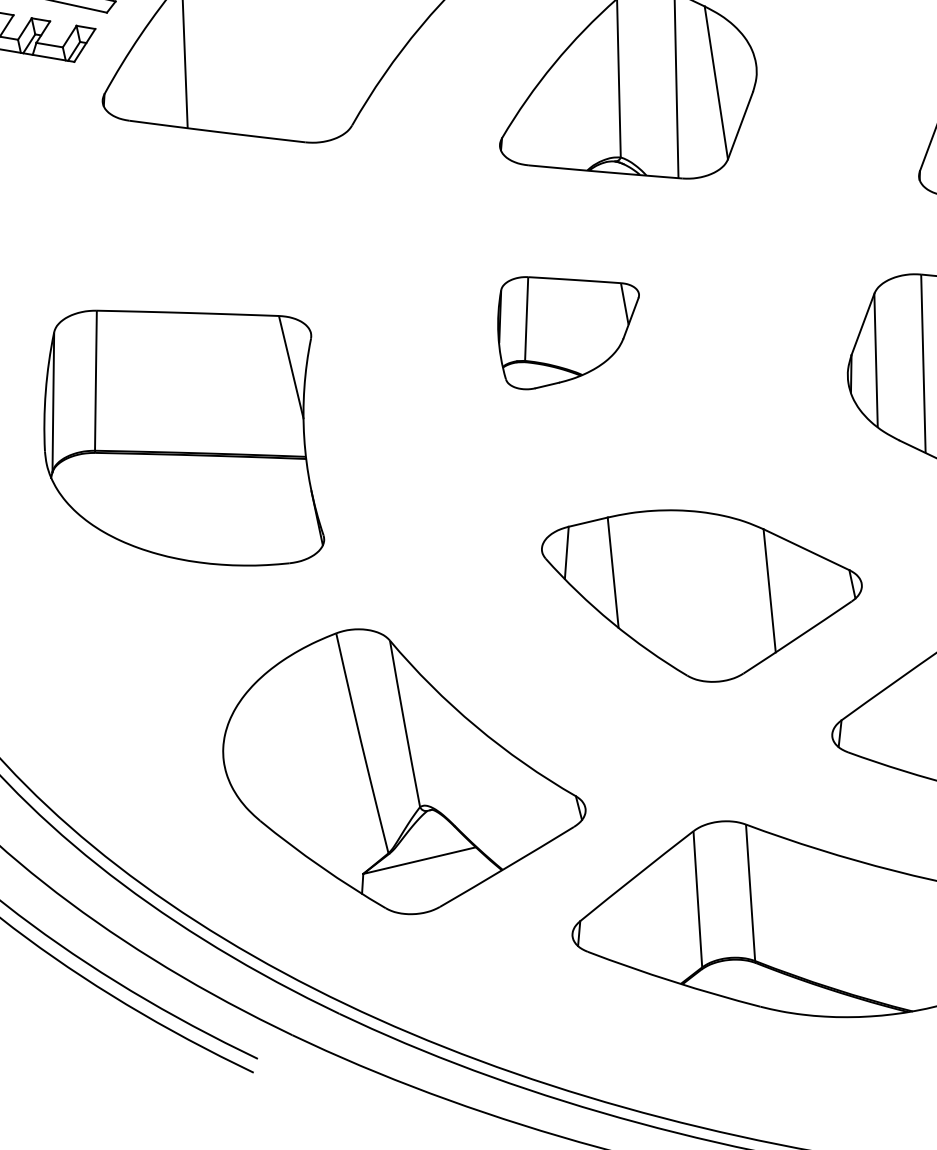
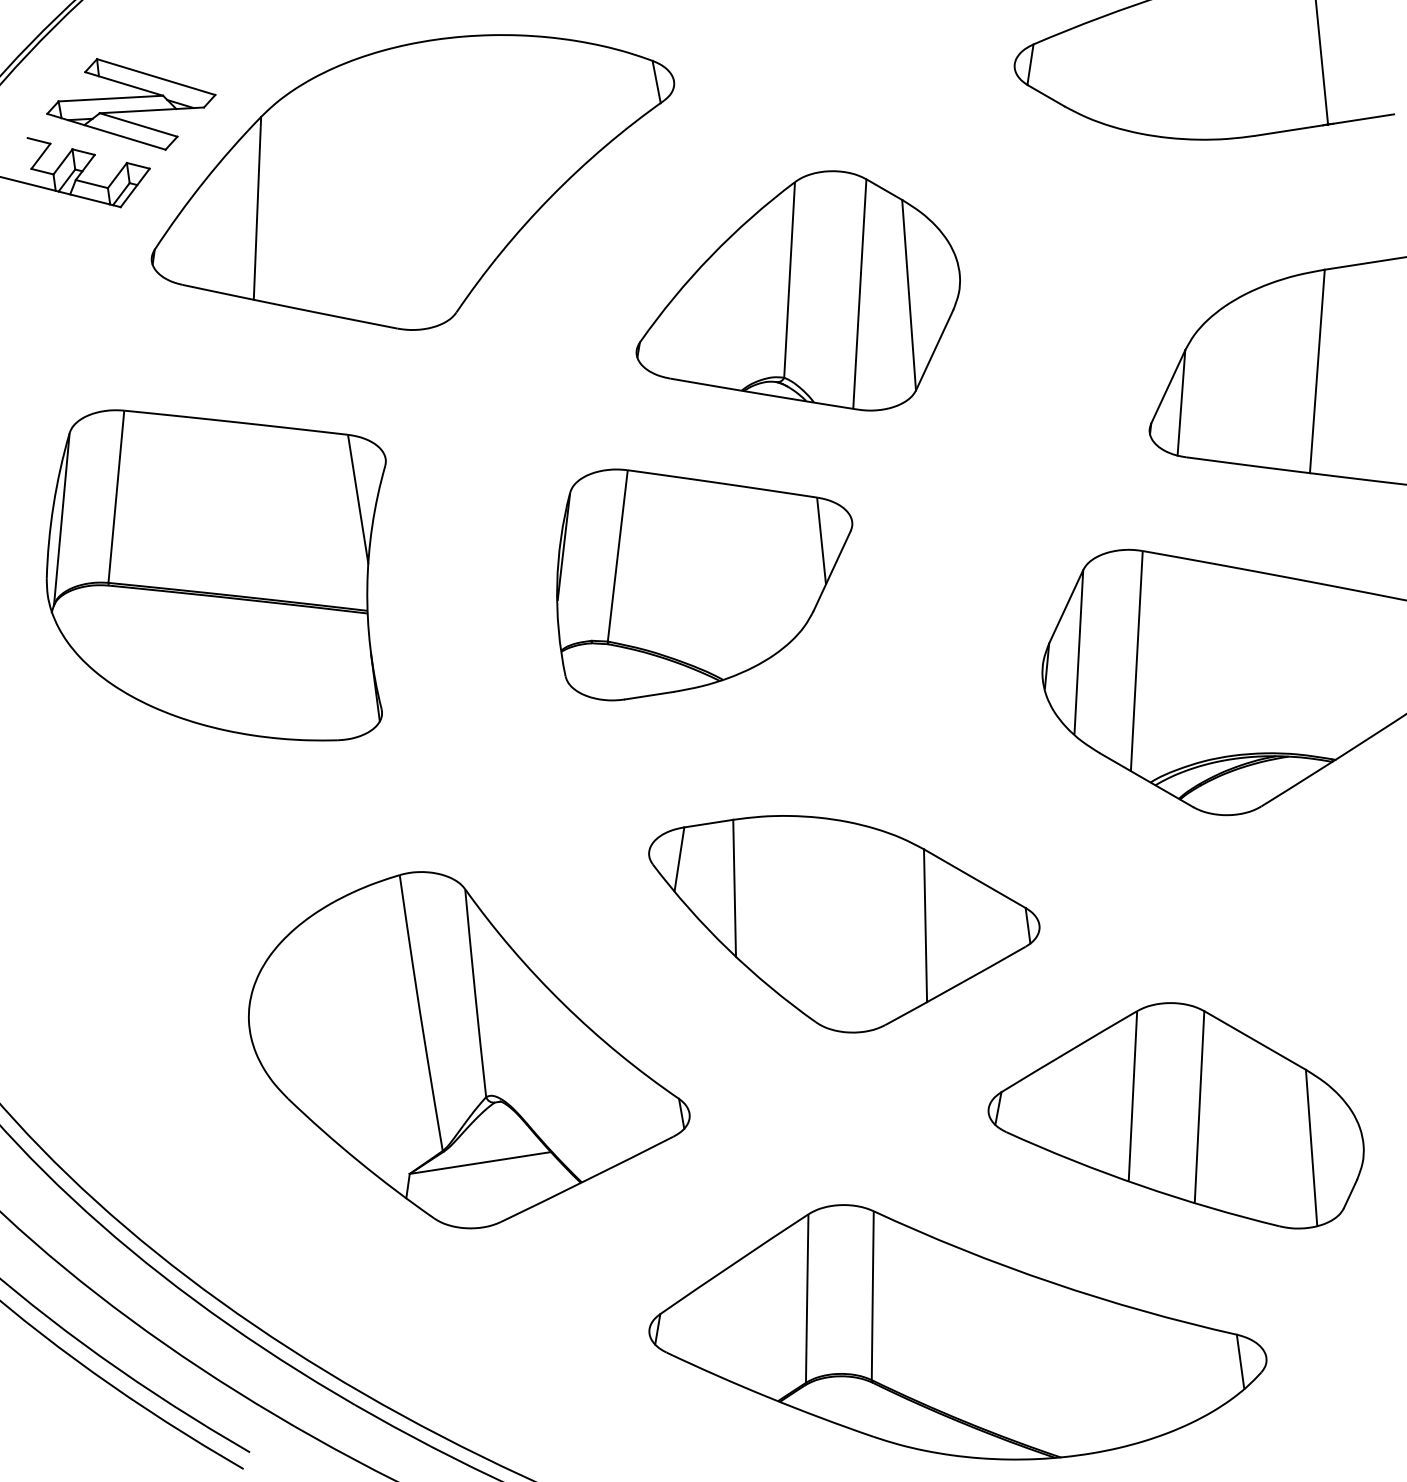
part: (569, 329) -> (704, 584), size x1.67
part: (180, 437) -> (215, 575), moved
part: (403, 770) -> (469, 1050), moved

